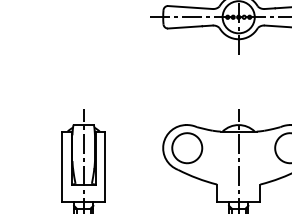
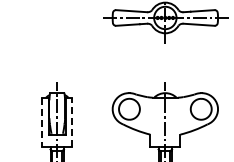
line: (62, 167) -> (42, 122), solid -> dashed
line: (105, 167) -> (72, 122), solid -> dashed

